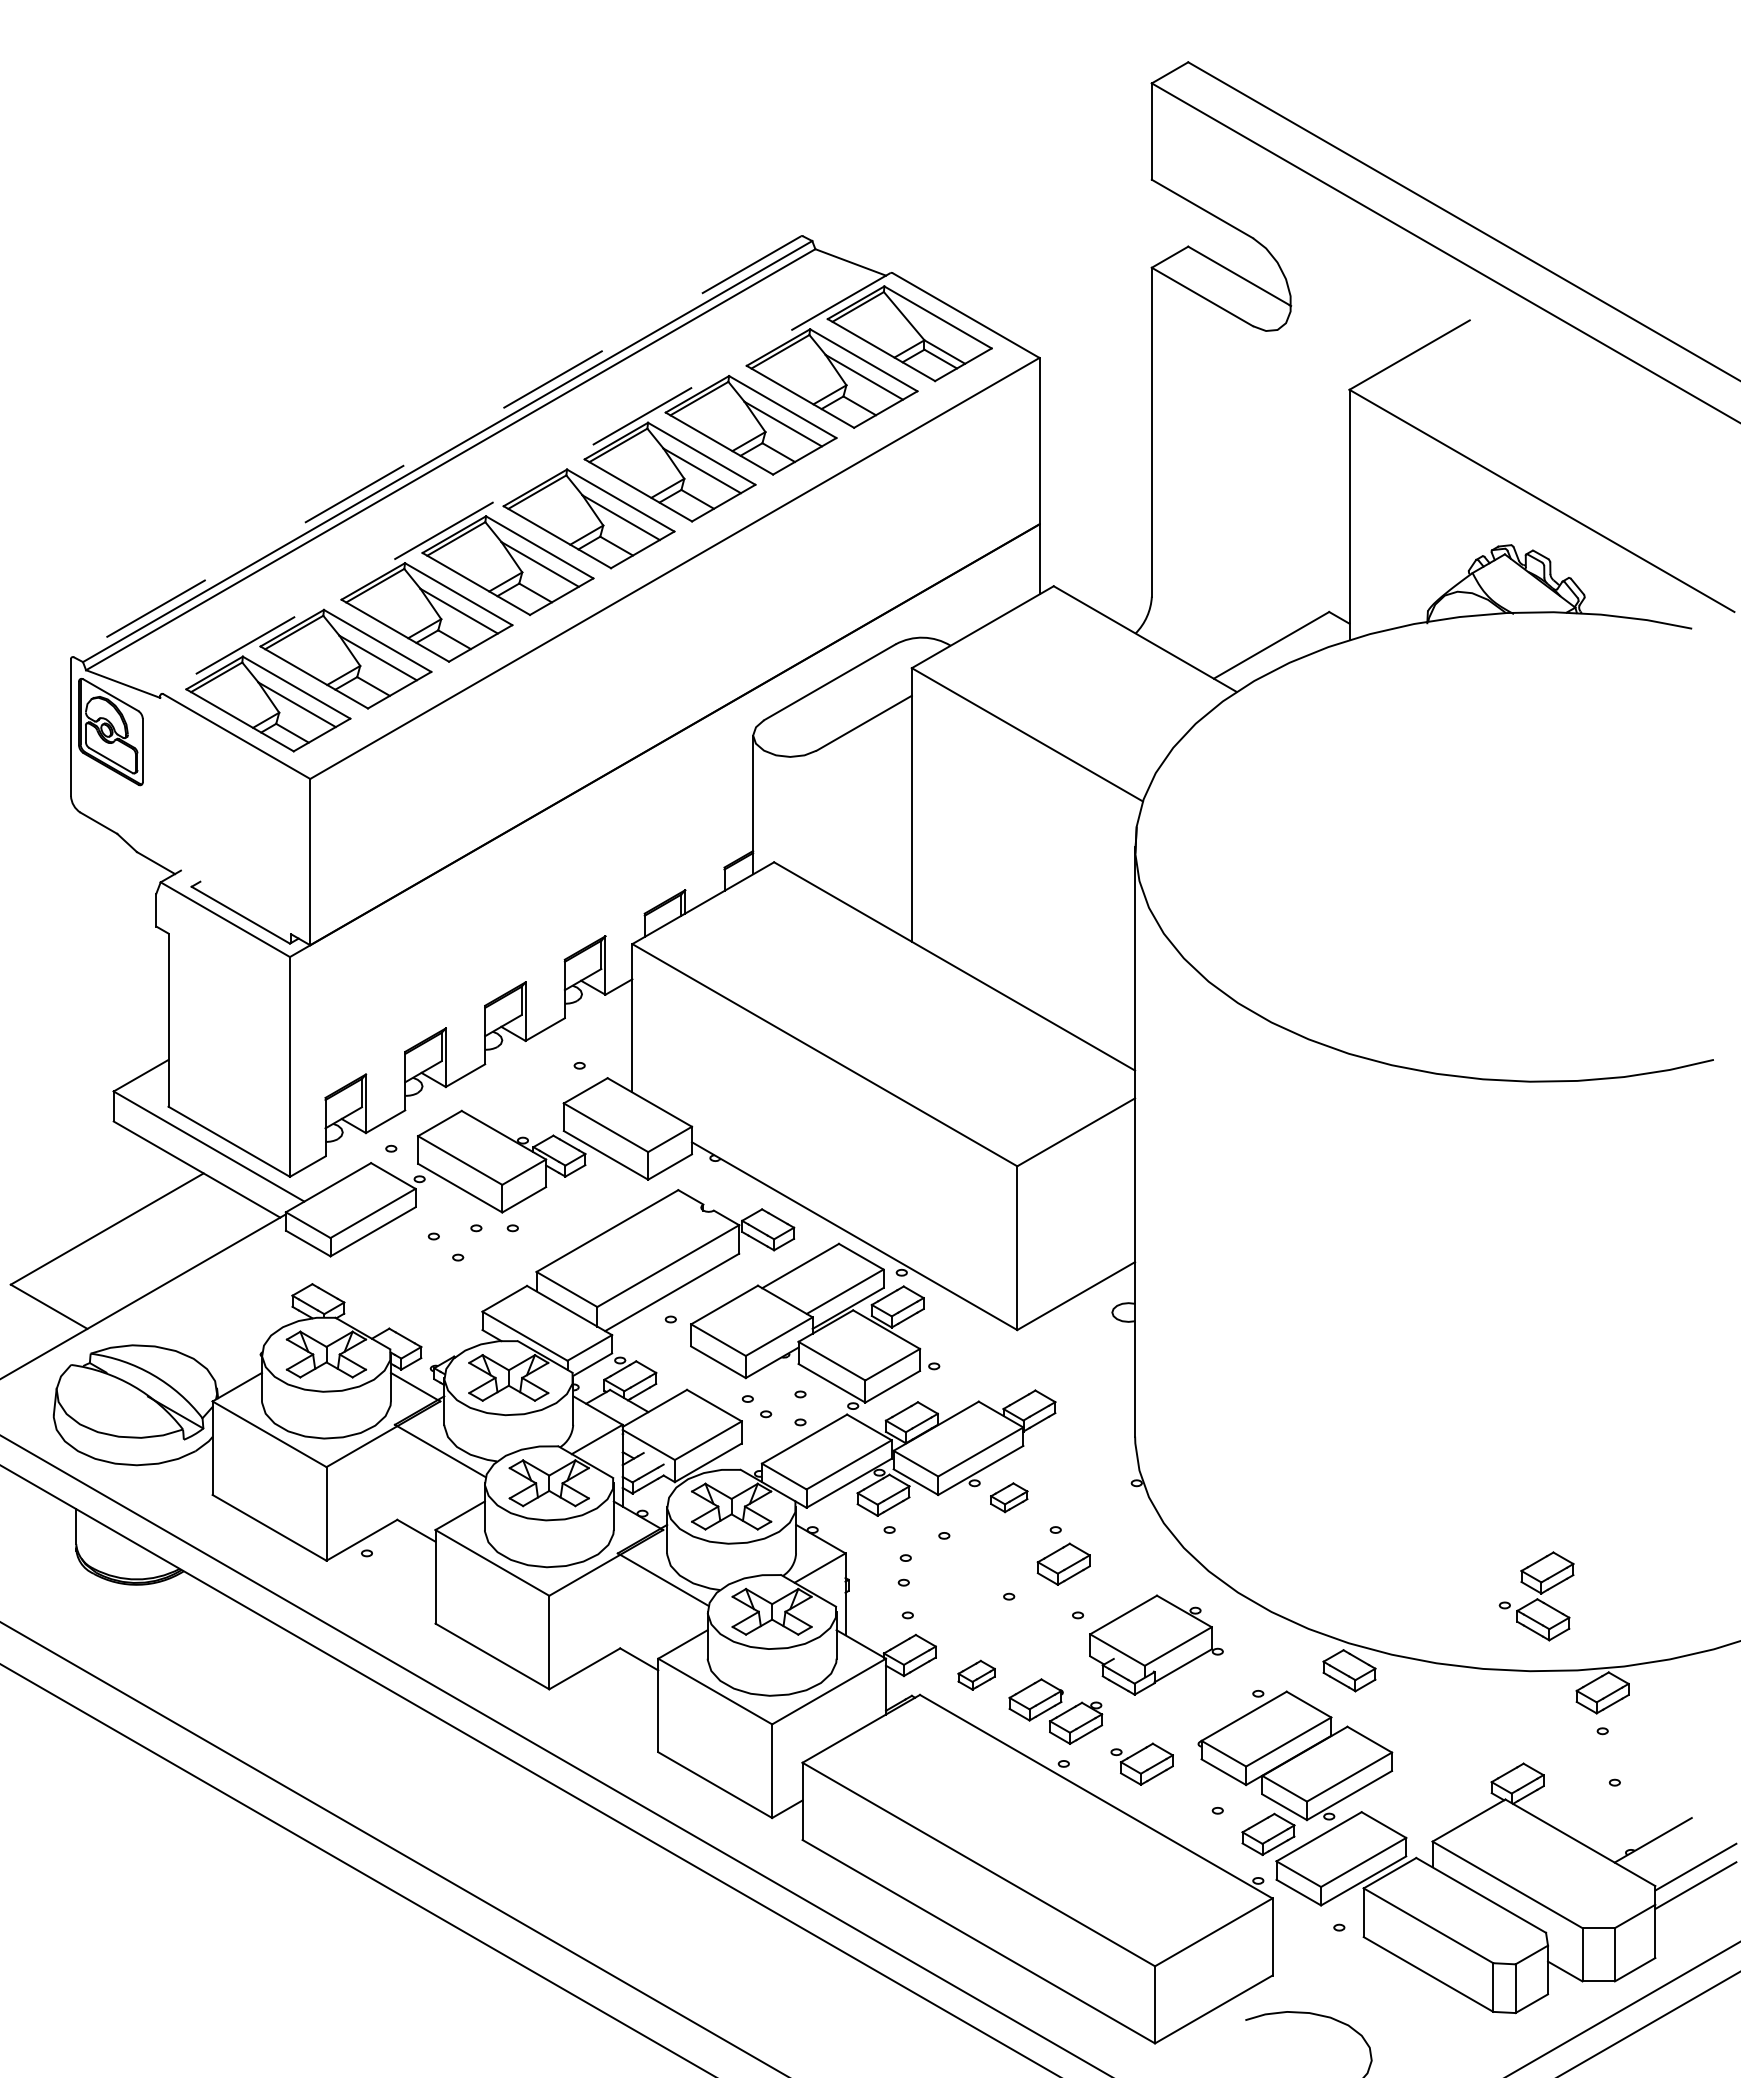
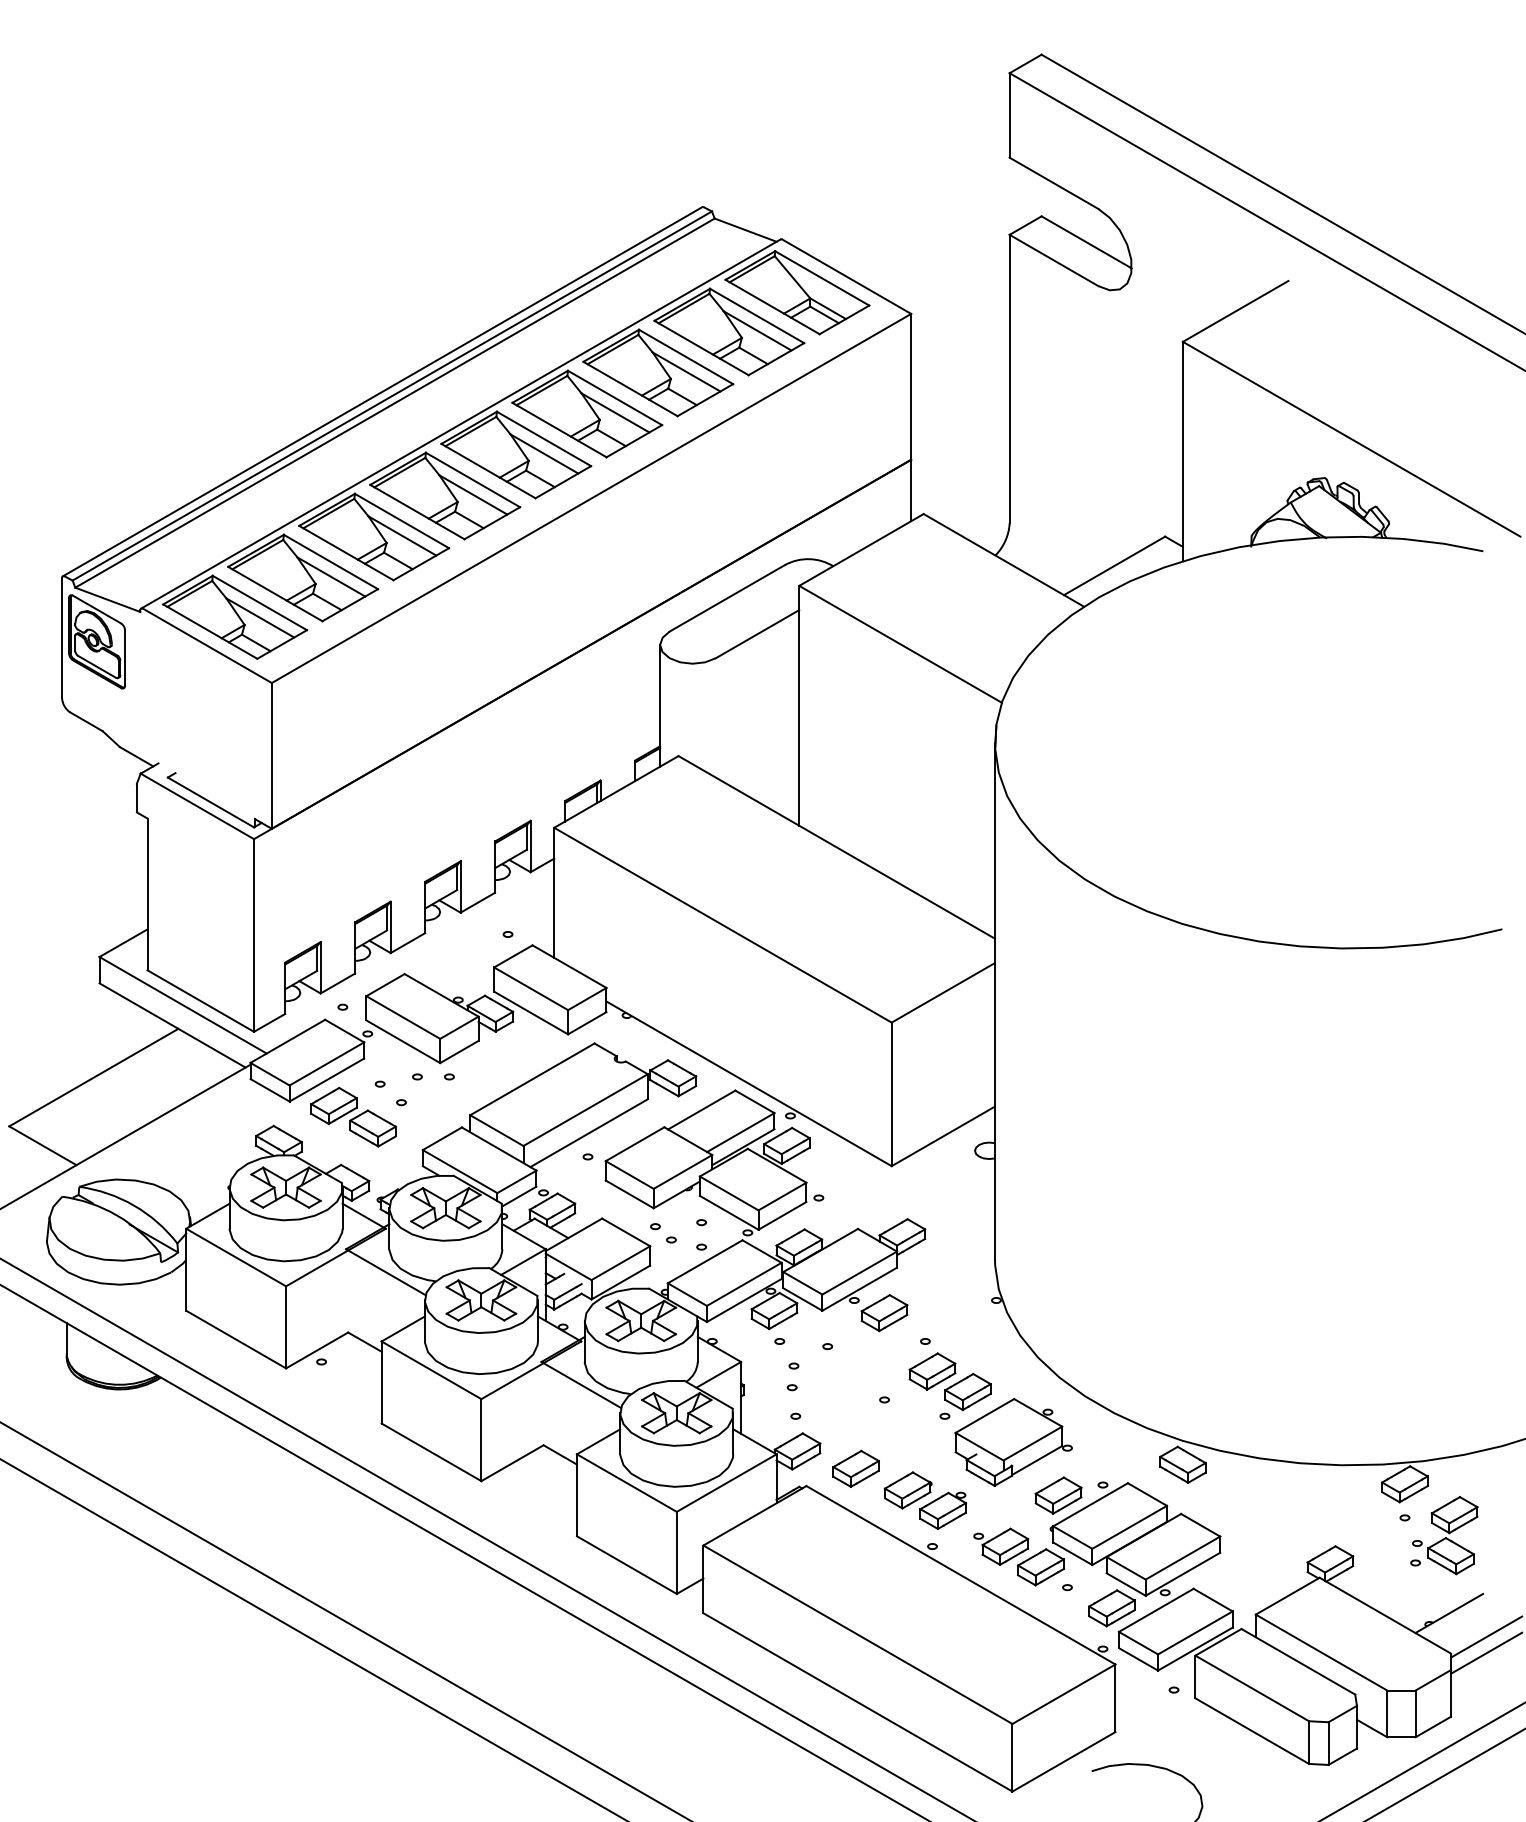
line: (436, 447) -> (382, 392), dashed -> solid
line: (525, 483) -> (460, 423), dashed -> solid
part: (403, 1273) -> (353, 1116), added
part: (1009, 1497) -> (884, 1312), size x1.43
part: (1104, 1587) -> (968, 1391), added
part: (1536, 1596) -> (1445, 1535), moved
part: (976, 1674) -> (855, 1468), size x1.43
part: (1207, 1705) -> (1058, 1495), added
part: (1187, 1787) -> (1040, 1567), added

